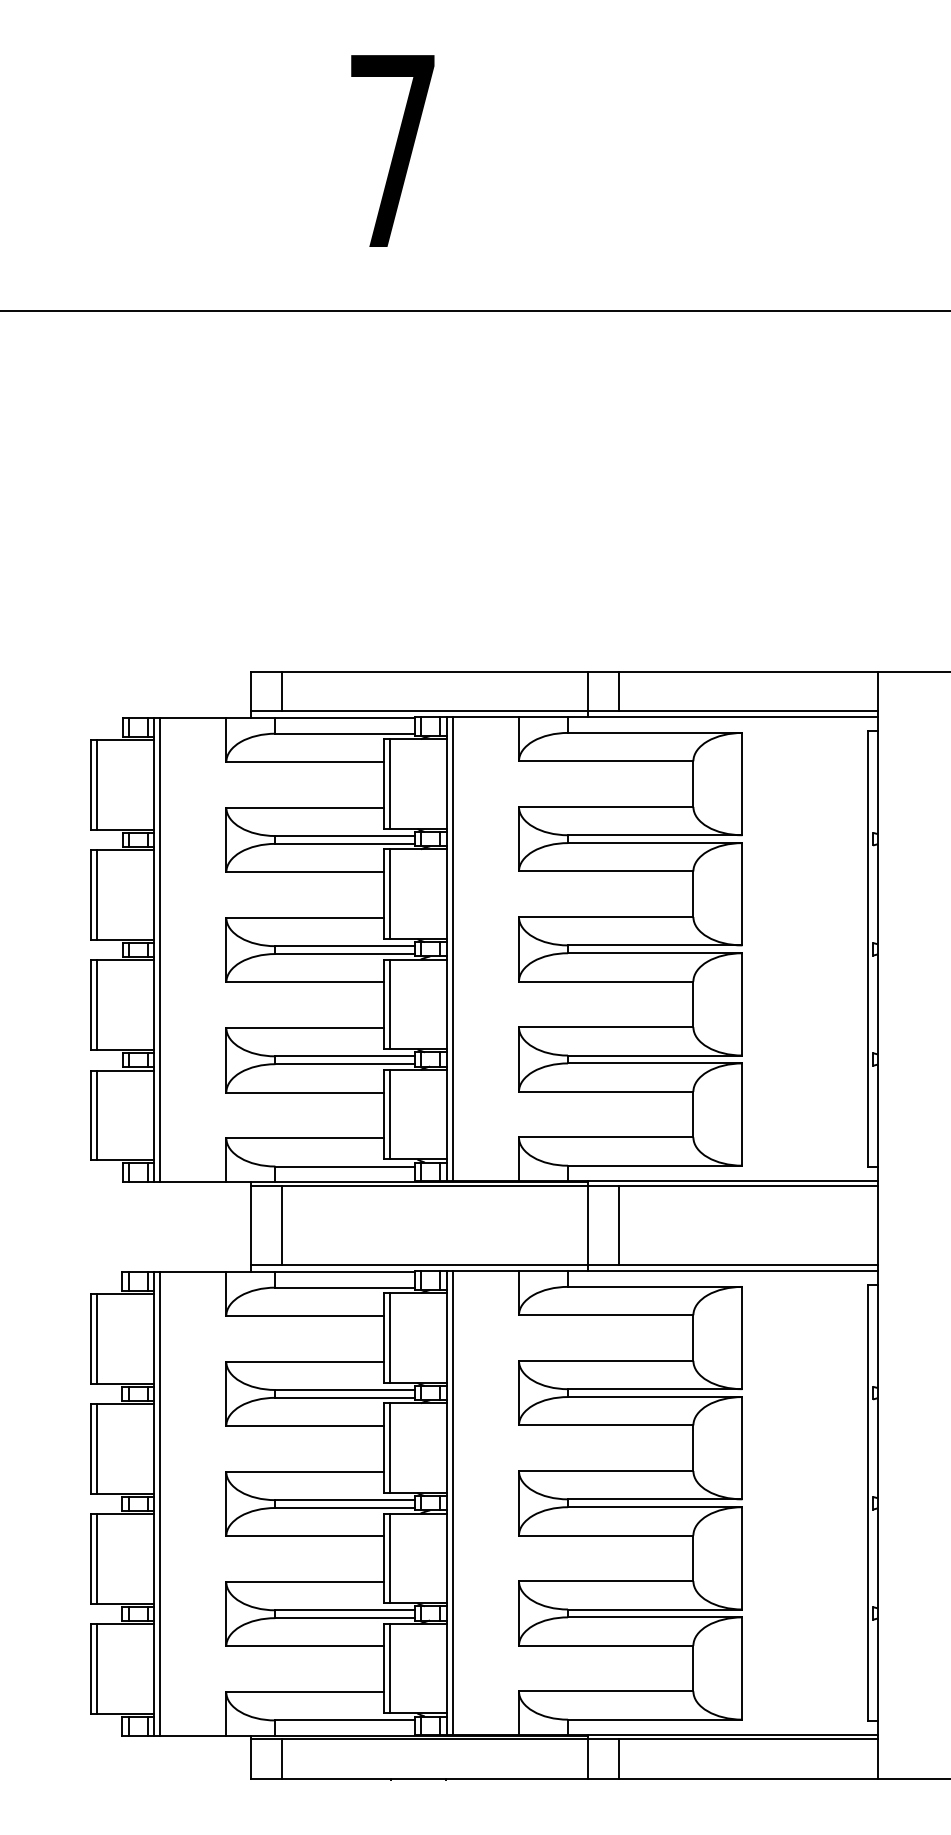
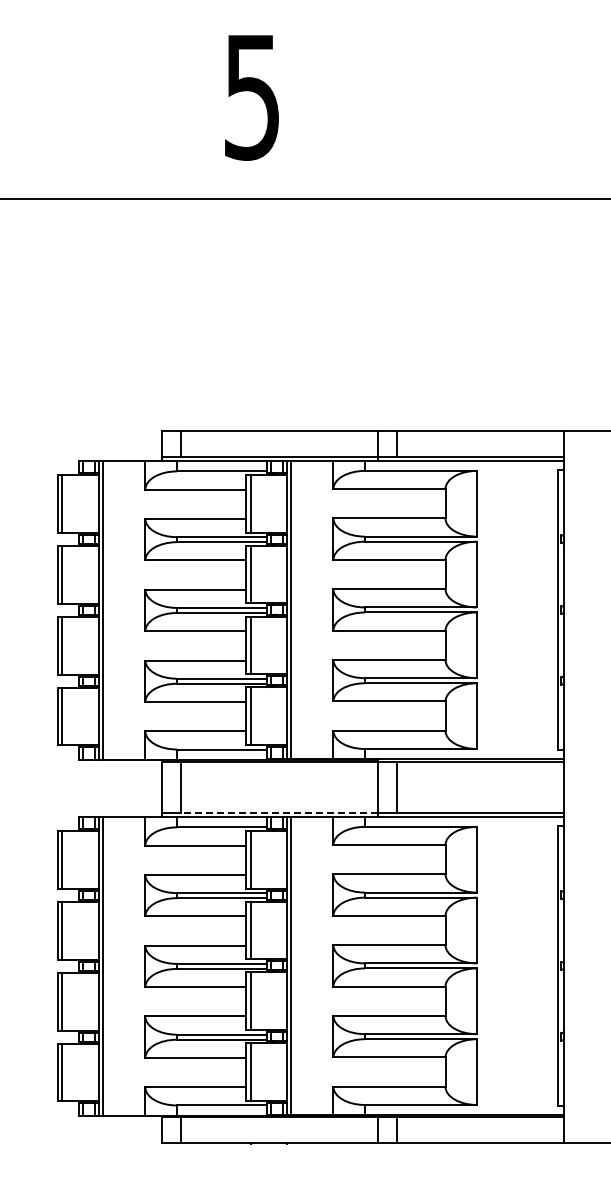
text: (393, 151) -> (252, 97), 7 -> 5
line: (433, 1264) -> (278, 812), solid -> dashed

